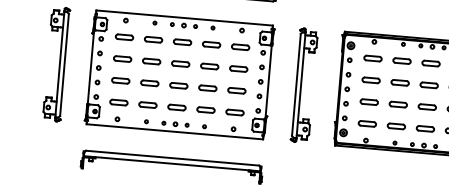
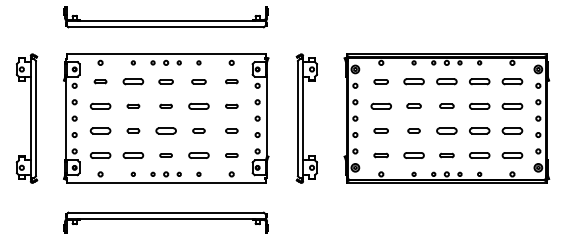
part: (124, 37) -> (100, 81), size x0.6
part: (181, 41) -> (165, 81), size x0.7
part: (211, 44) -> (198, 81), size x0.7
part: (240, 46) -> (231, 81), size x0.6
part: (372, 58) -> (380, 81), size x0.7
part: (151, 60) -> (133, 105), size x0.6
part: (180, 63) -> (165, 105), size x0.6
part: (238, 68) -> (231, 105), size x0.6
part: (149, 82) -> (133, 130), size x0.6
part: (399, 82) -> (413, 105), size x0.7
part: (428, 84) -> (446, 105), size x0.7
part: (207, 87) -> (198, 130), size x0.6
part: (236, 90) -> (231, 130), size x0.6
part: (368, 101) -> (380, 130), size x0.7
part: (397, 104) -> (413, 130), size x0.6
part: (176, 107) -> (165, 155), size x0.6
part: (234, 112) -> (231, 155), size x0.6
part: (366, 123) -> (380, 155), size x0.7
part: (425, 128) -> (446, 155), size x0.7

